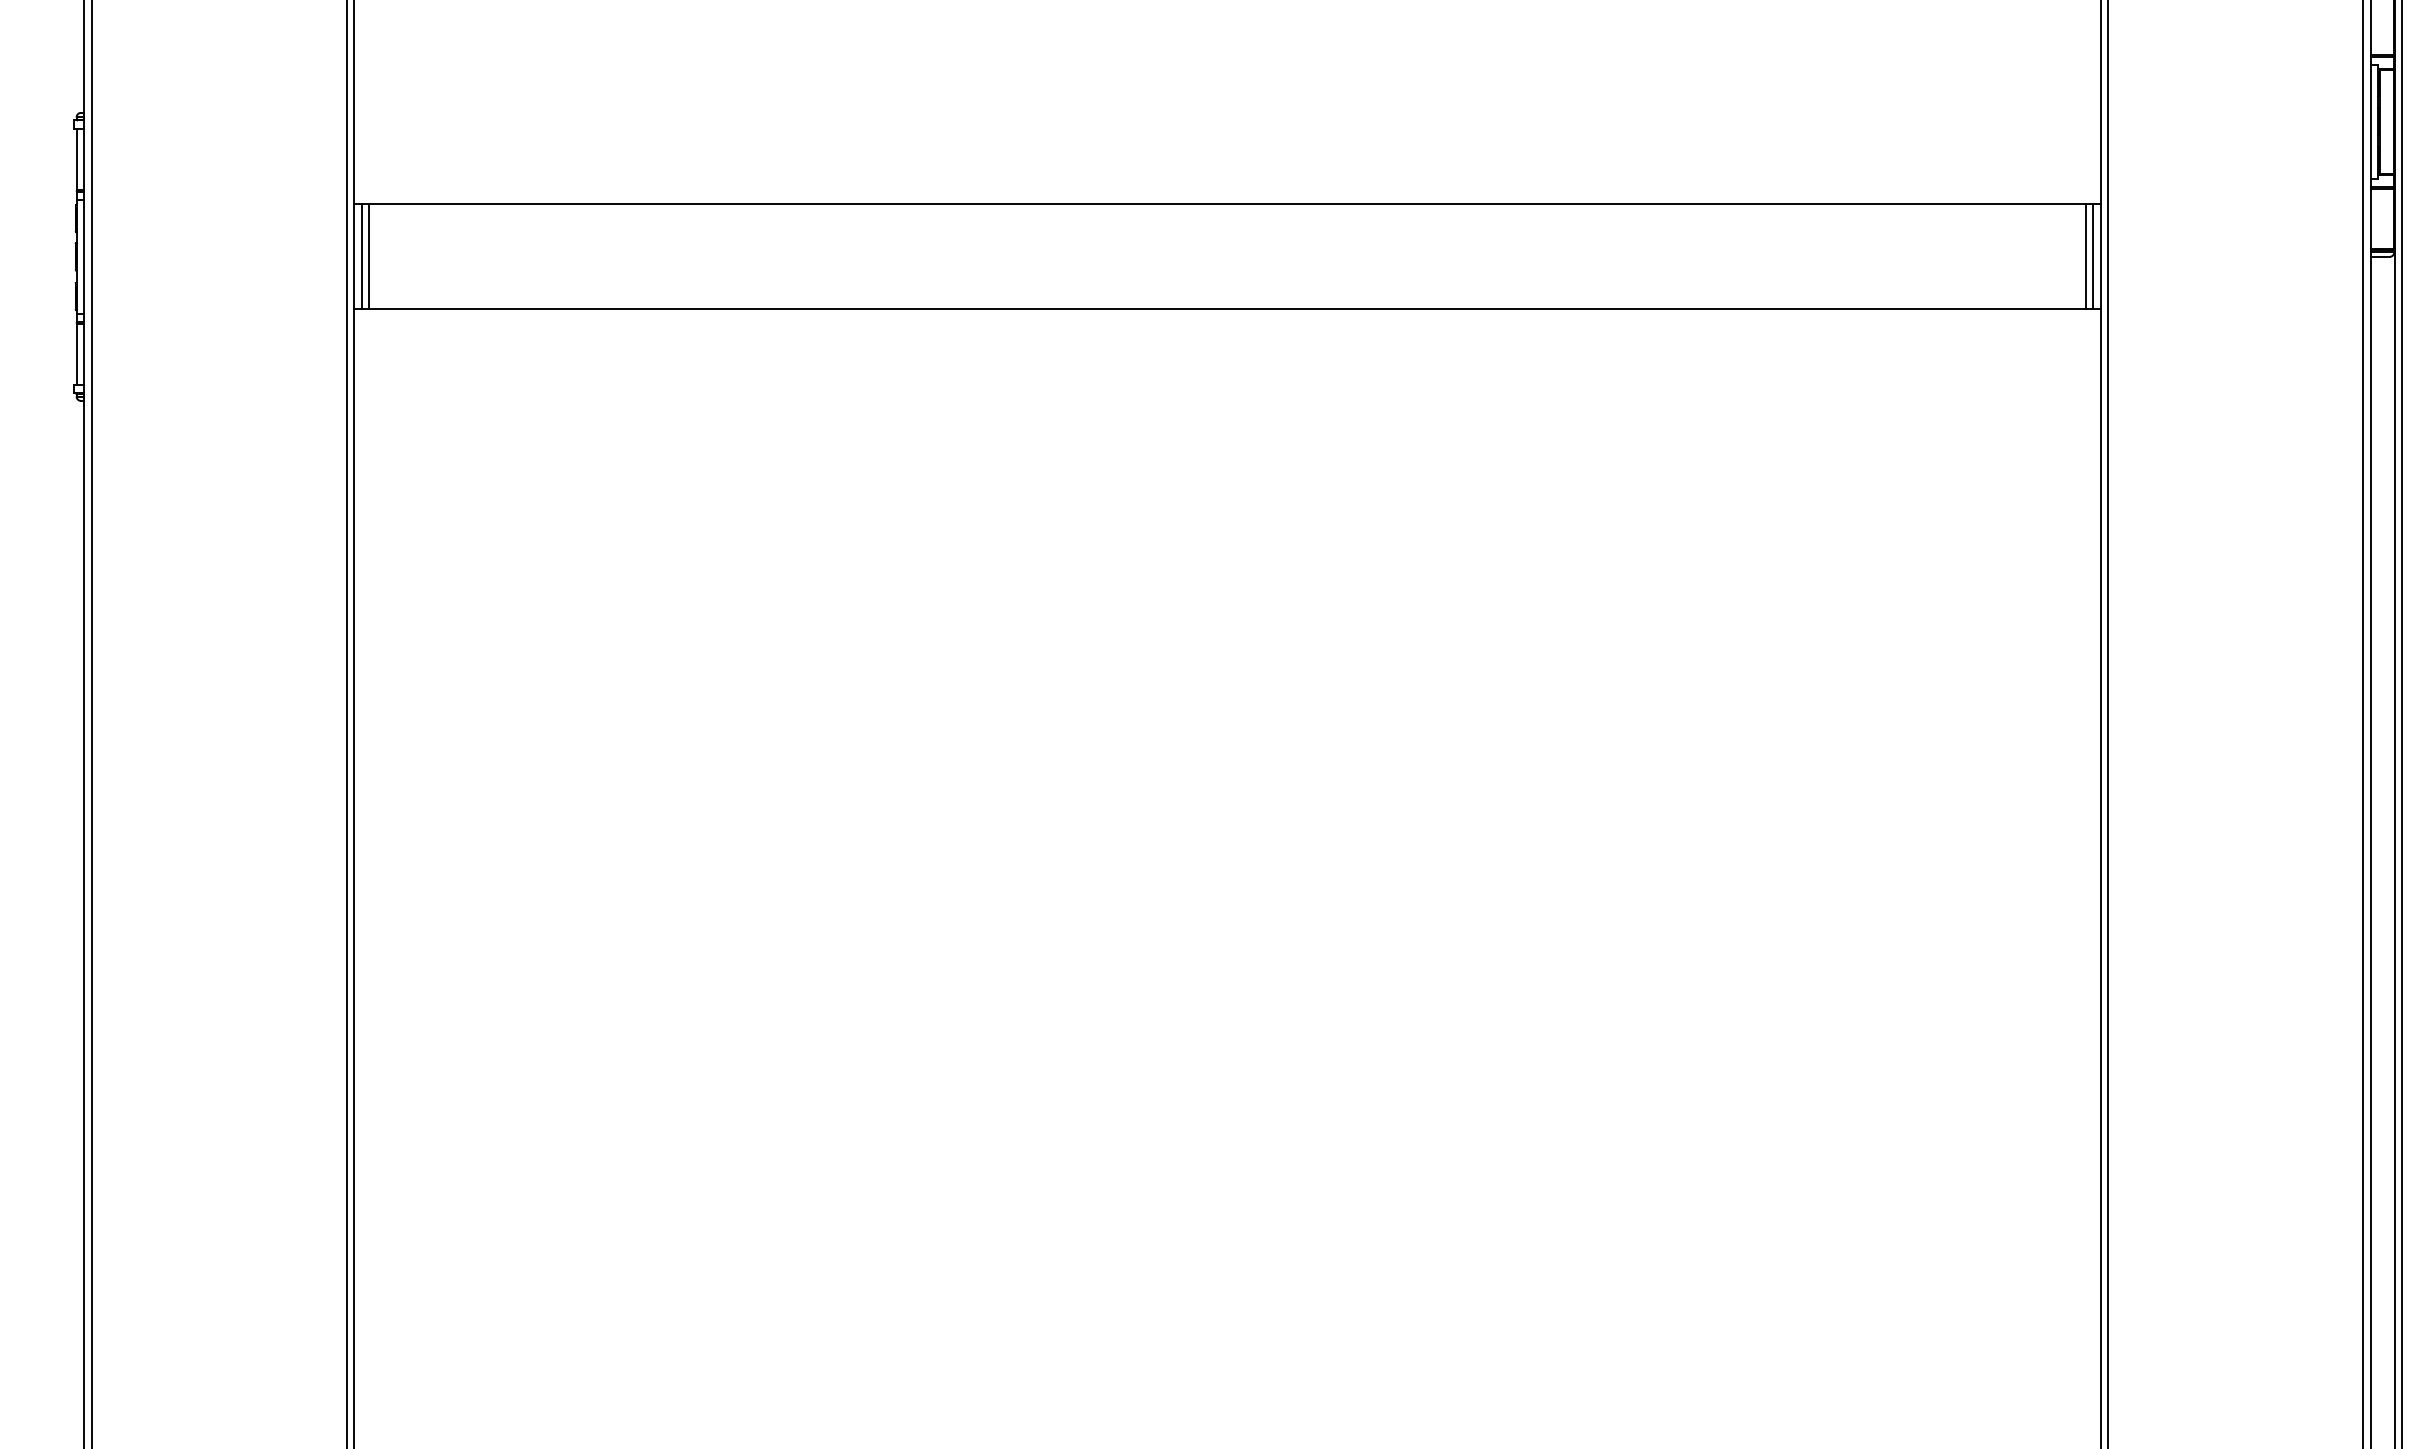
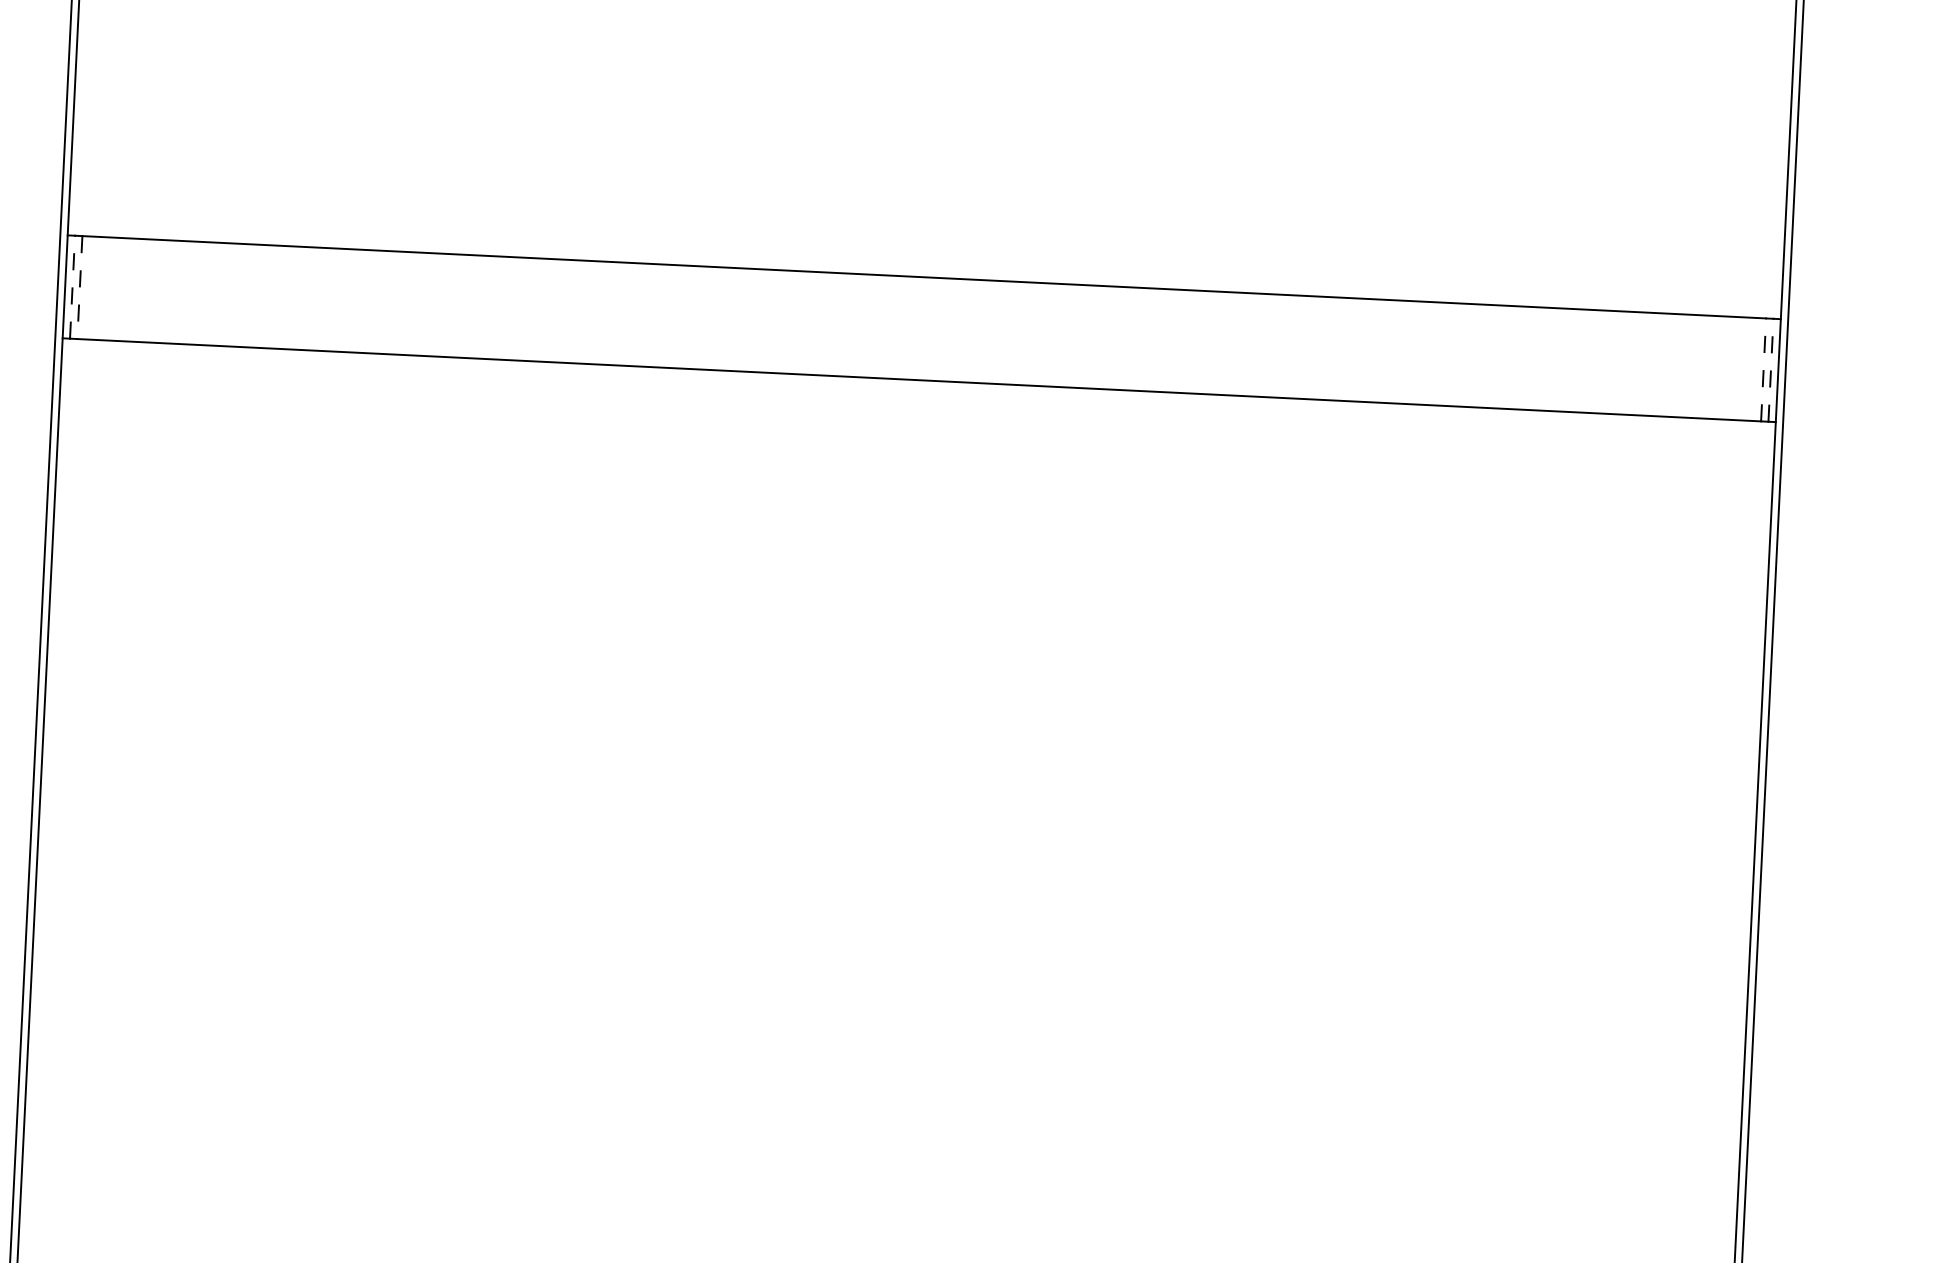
line: (361, 256) -> (72, 286), solid -> dashed
line: (2085, 256) -> (1763, 369), solid -> dashed
line: (2093, 256) -> (1771, 369), solid -> dashed
line: (369, 257) -> (80, 288), solid -> dashed

